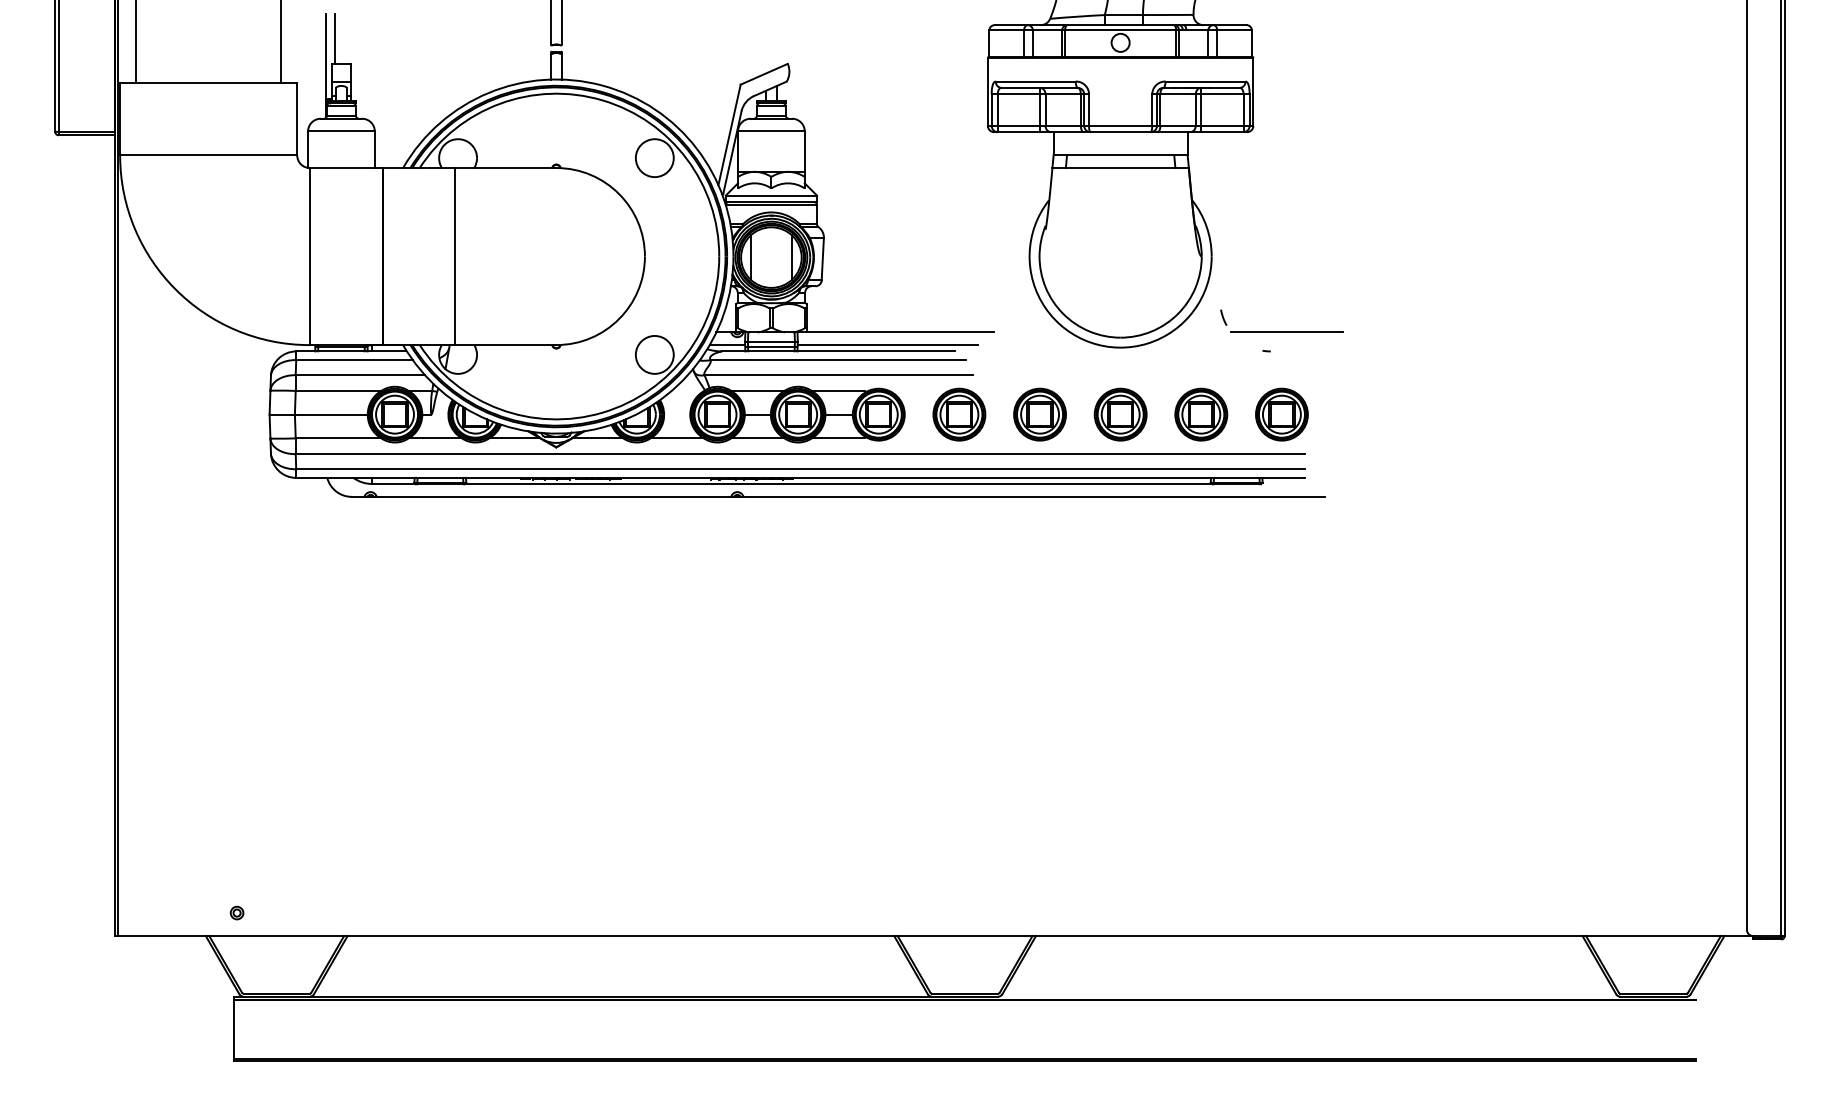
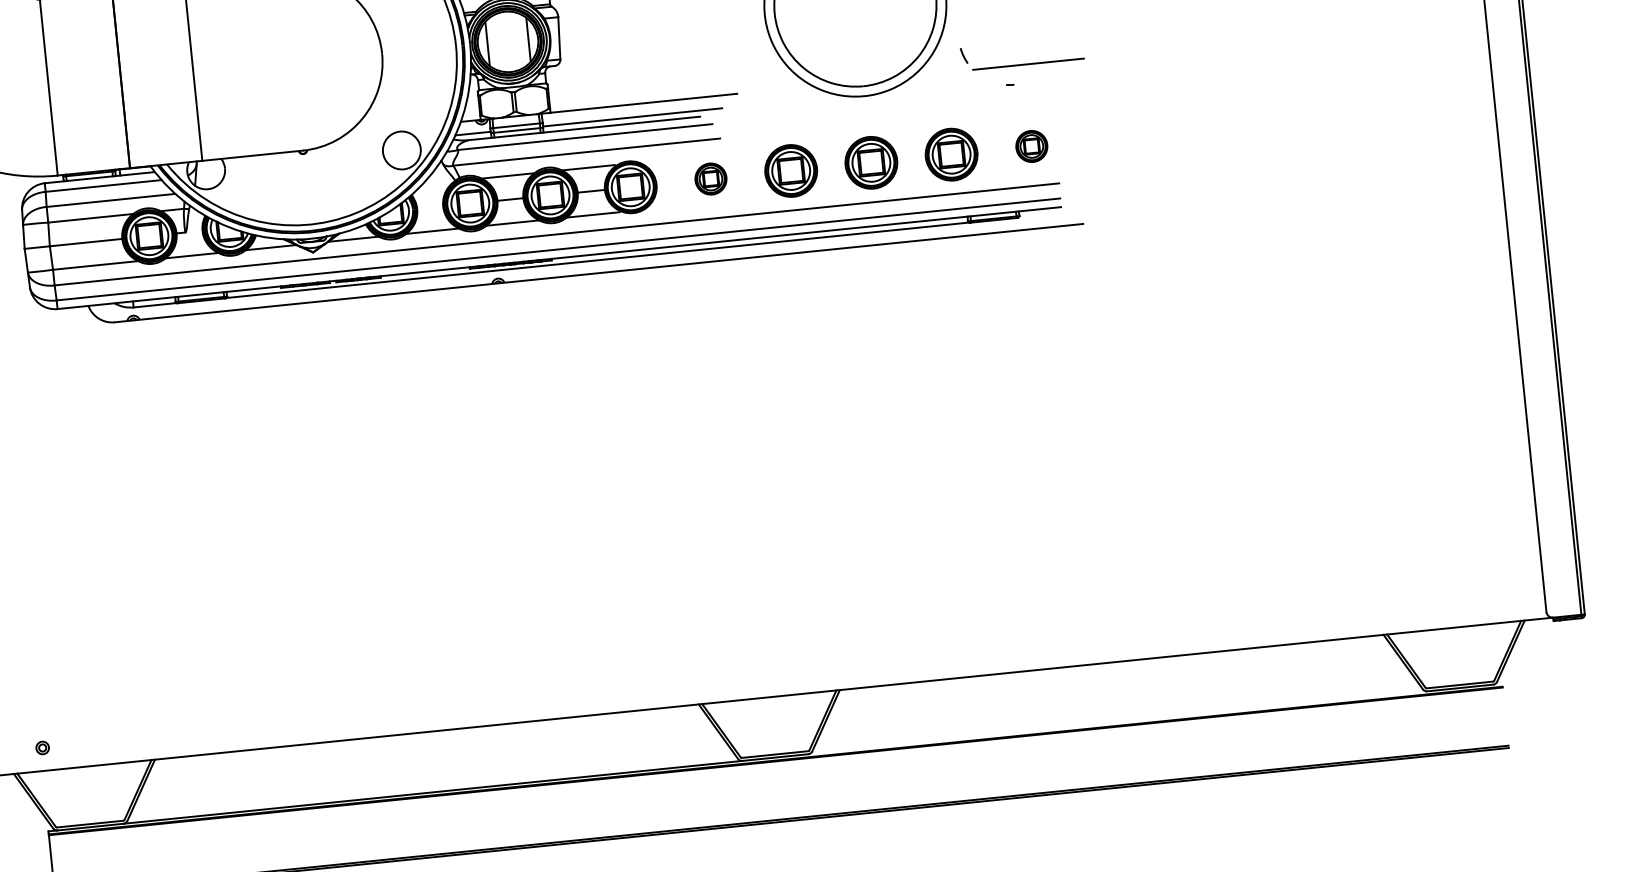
part: (959, 414) -> (711, 178), size x0.6
part: (1281, 414) -> (1031, 146), size x0.6

